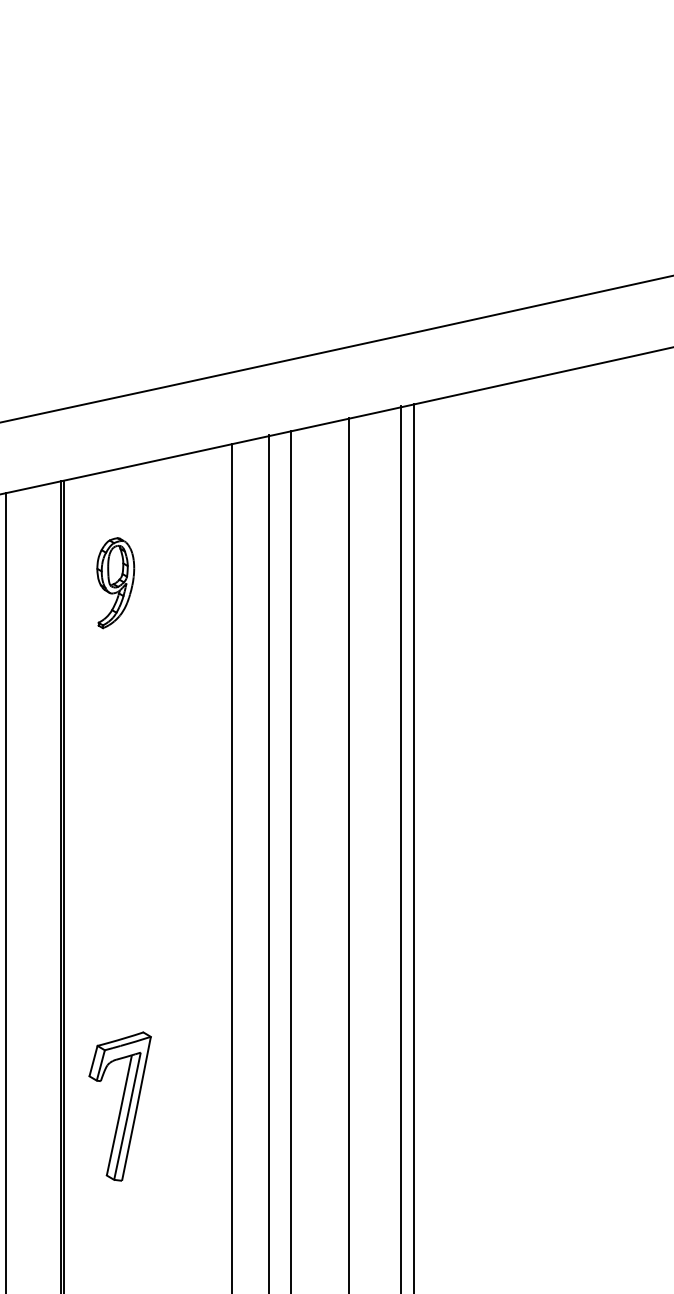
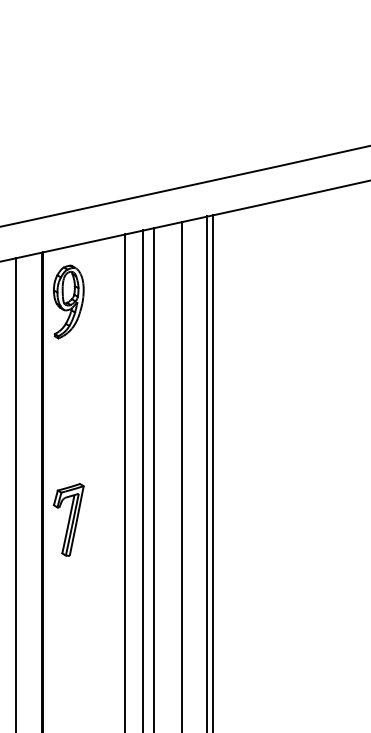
part: (115, 582) -> (68, 301), size x1.67
part: (119, 1105) -> (68, 519), moved

